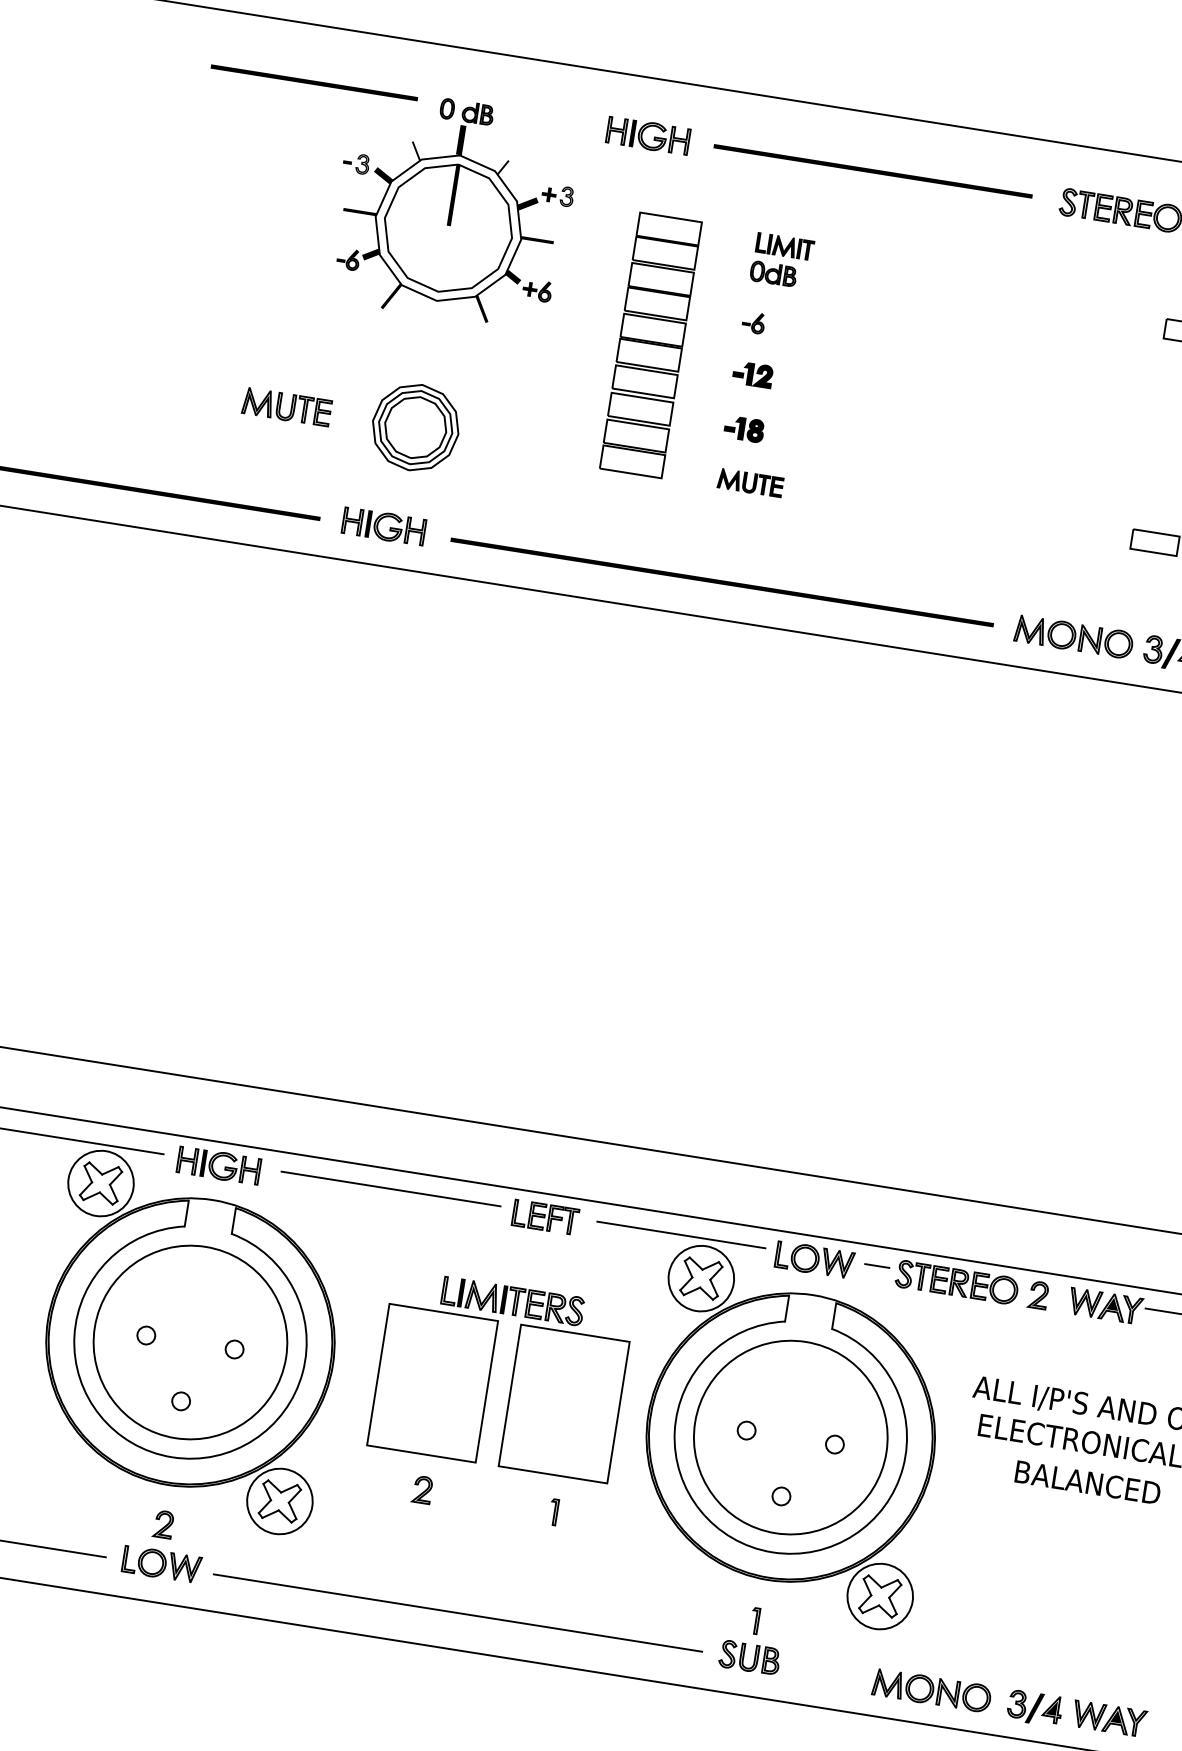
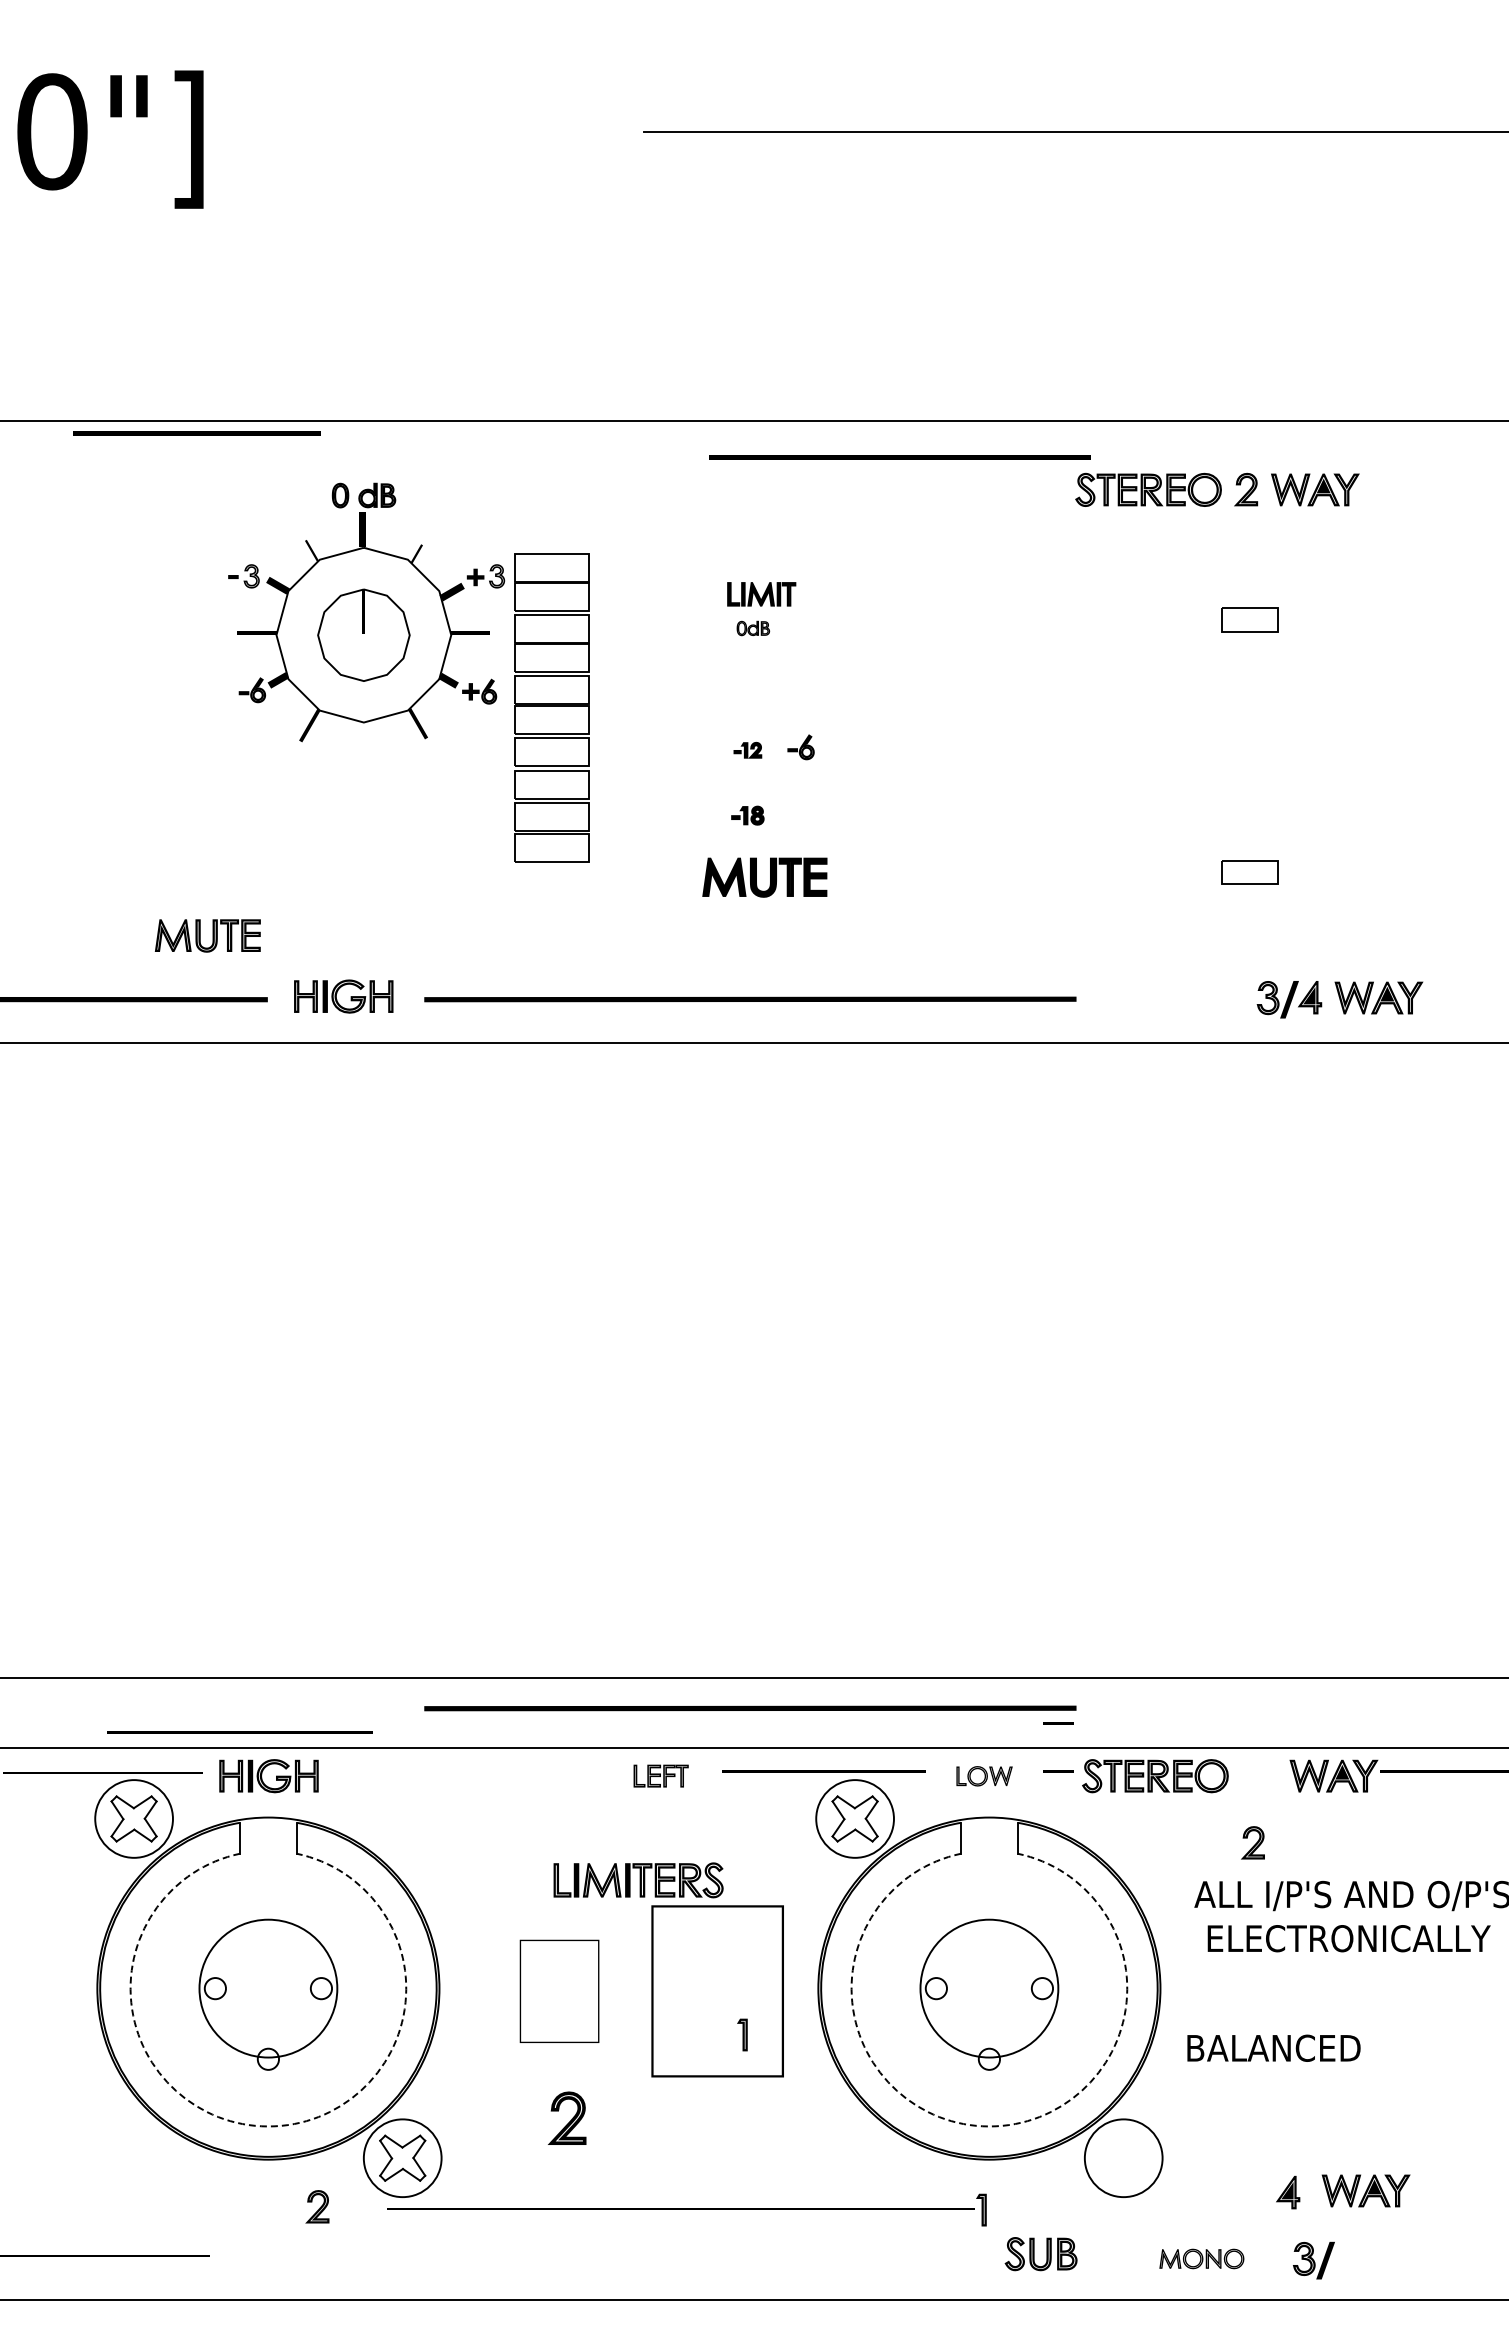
line: (314, 82) -> (196, 433), moved
part: (643, 133) -> (574, 487), removed
line: (872, 171) -> (899, 457), moved
part: (448, 228) -> (363, 635), size x0.6
part: (773, 274) -> (753, 628), size x0.6
part: (753, 322) -> (800, 747), moved
part: (650, 345) -> (551, 707), moved
part: (752, 374) -> (747, 750), size x0.6
part: (286, 406) -> (207, 935), moved
part: (415, 427) -> (362, 874), removed
part: (744, 428) -> (747, 815), size x0.7
part: (750, 482) -> (765, 877), size x1.6
part: (1073, 637) -> (1172, 998), removed
line: (628, 1172) -> (750, 1708), added
line: (390, 1188) -> (239, 1732), moved
part: (545, 1216) -> (660, 1775), size x0.7
line: (883, 1225) -> (1058, 1723), added
part: (814, 1260) -> (984, 1776), size x0.6
part: (1037, 1294) -> (1252, 1842), moved
circle: (190, 1342) -> (268, 1988), size x0.6
part: (432, 1383) -> (559, 1991), size x0.6
circle: (790, 1437) -> (989, 1988), size x0.6
arc: (172, 1457) -> (268, 2126), solid -> dashed
text: (1087, 1481) -> (1273, 2047), moved
part: (422, 1489) -> (567, 2117), size x1.6
part: (553, 1511) -> (742, 2034), moved
part: (163, 1524) -> (317, 2206), moved
arc: (772, 1552) -> (989, 2126), solid -> dashed
part: (162, 1564) -> (276, 2254), removed
part: (880, 1595) -> (1123, 2157), removed
line: (457, 1612) -> (680, 2208), moved
part: (749, 1657) -> (1040, 2254), moved
part: (931, 1690) -> (1201, 2258), size x0.6
part: (1052, 1709) -> (1288, 2192), moved
part: (1109, 1718) -> (1365, 2190), moved

